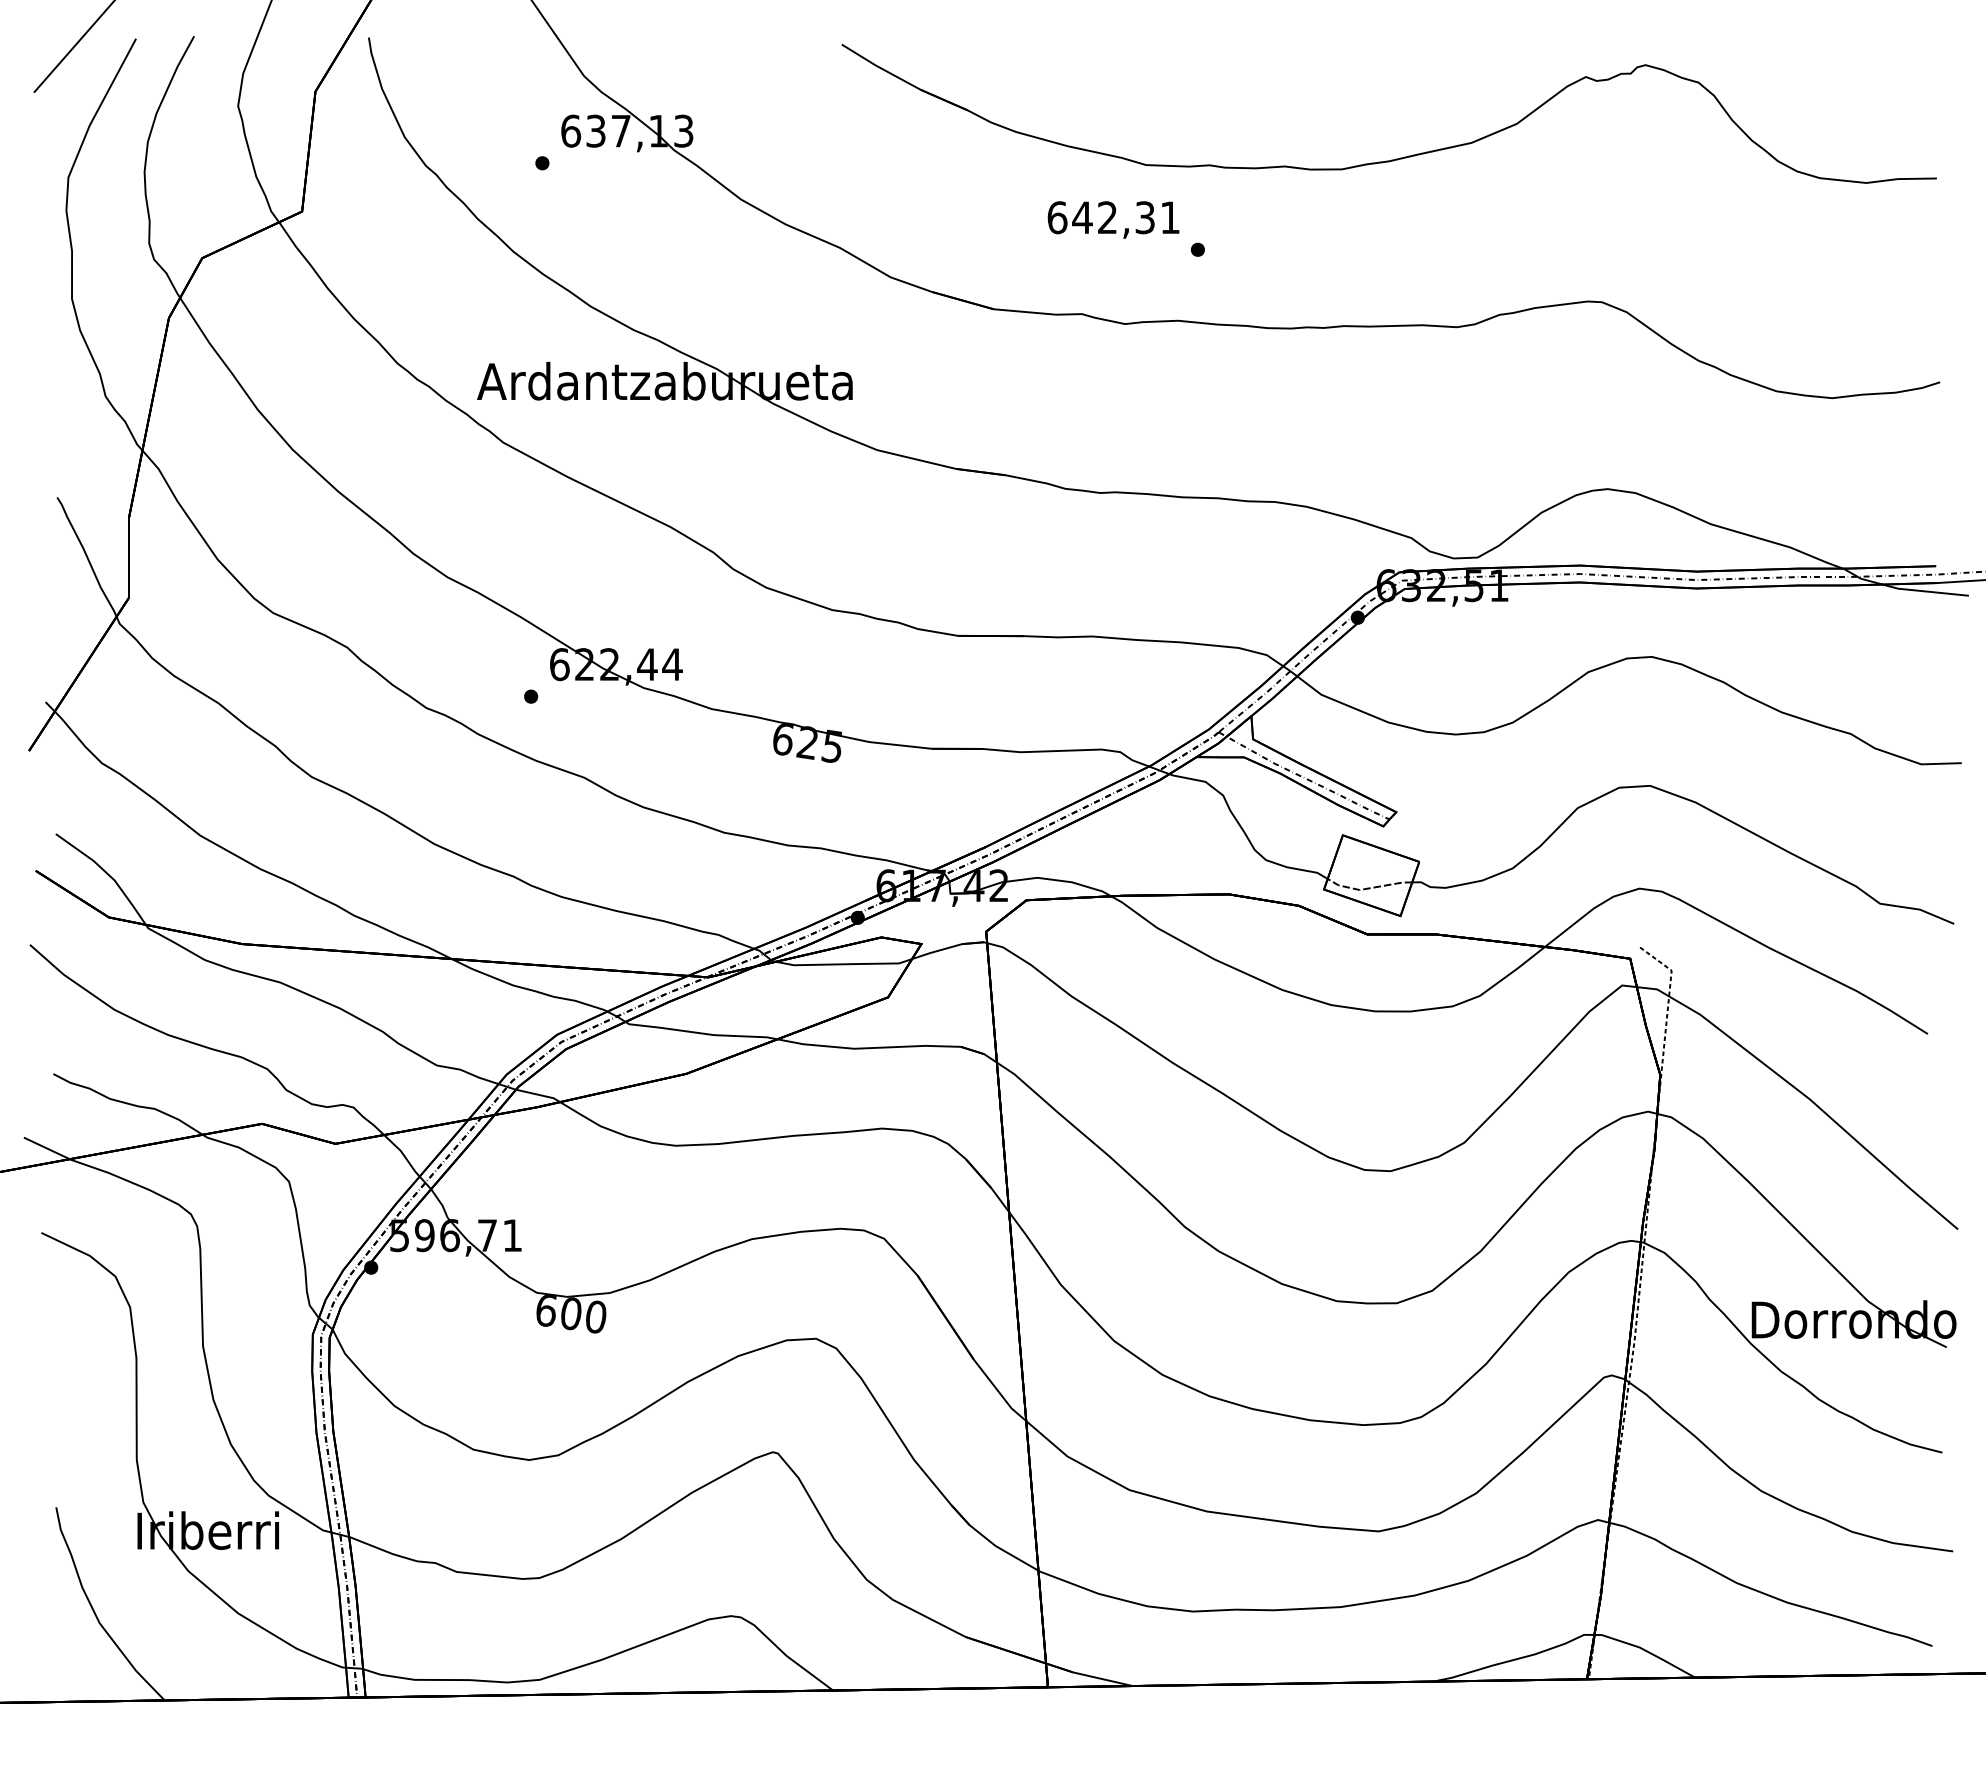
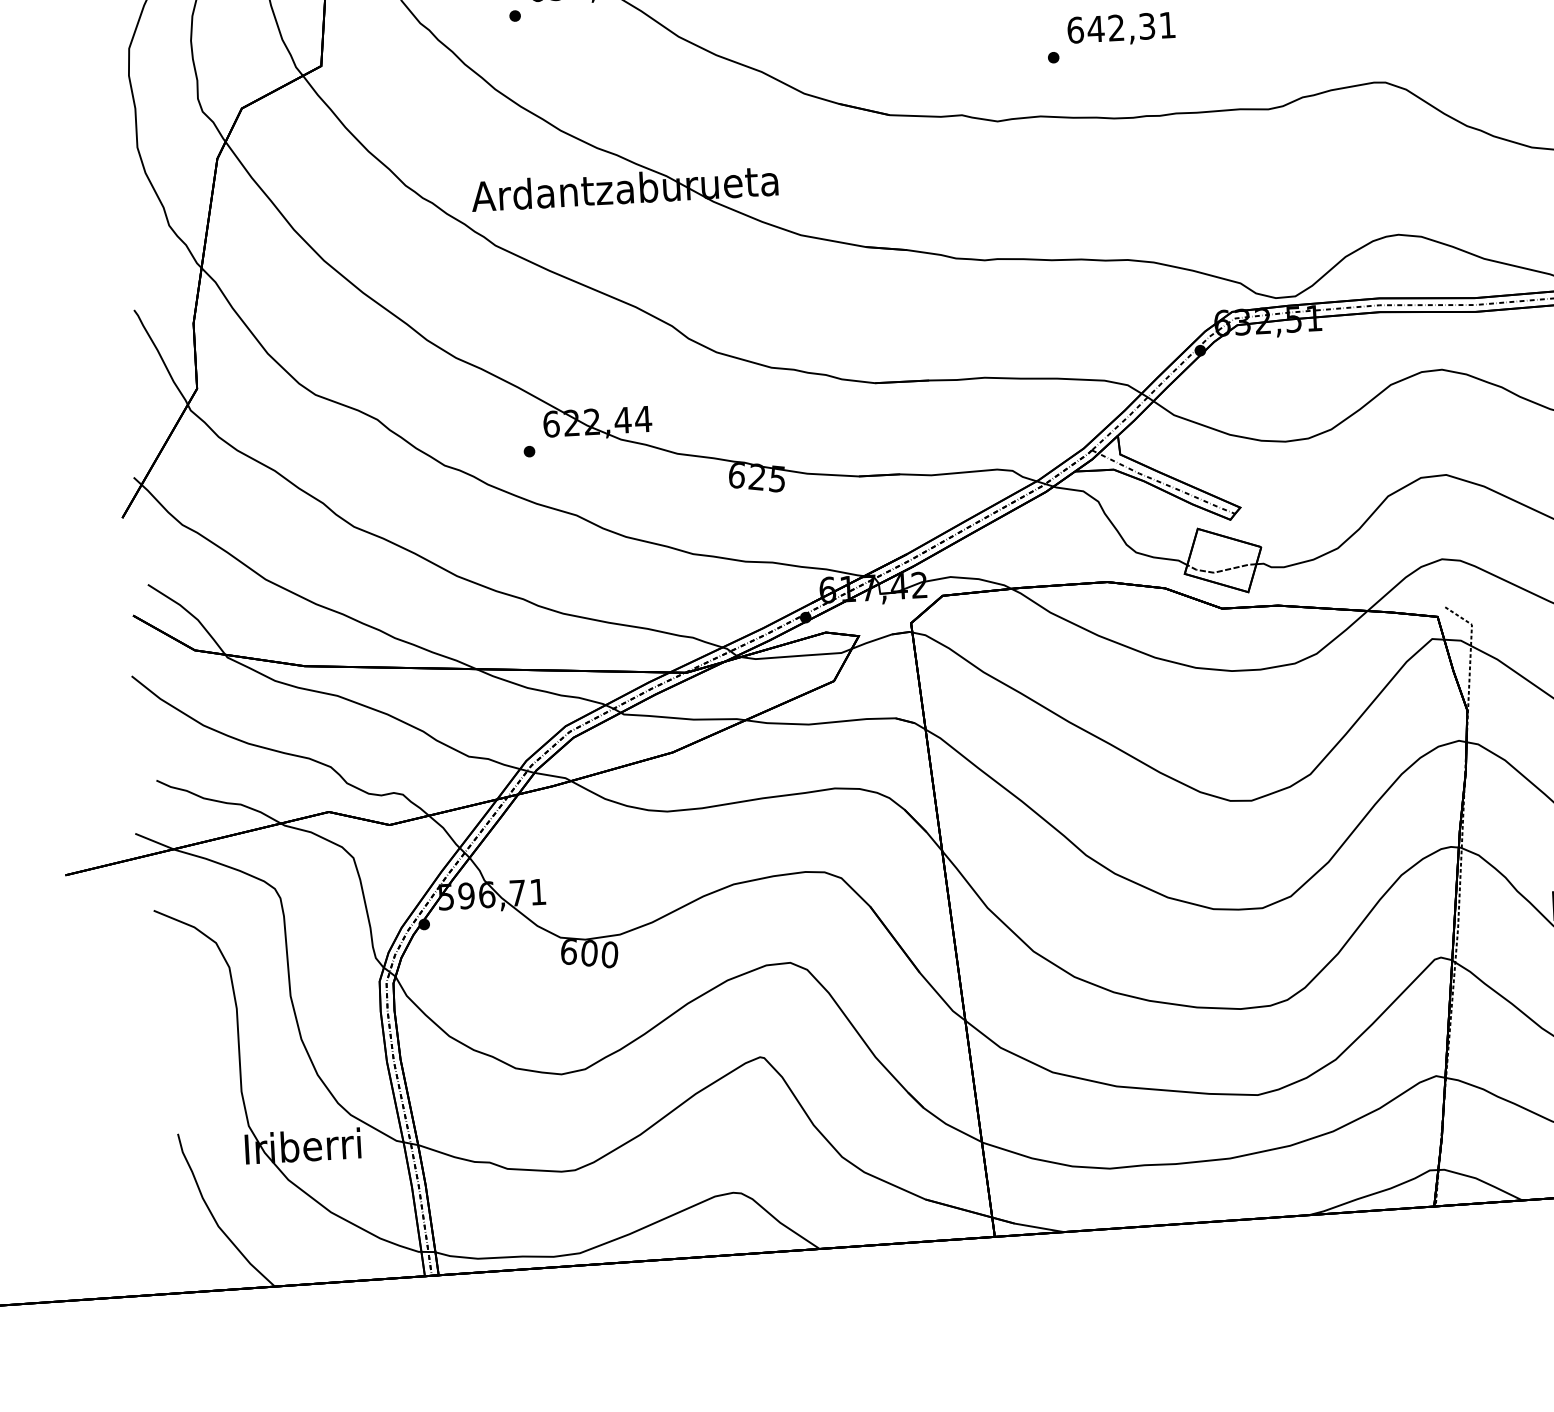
text: (1113, 219) -> (1121, 29), moved

